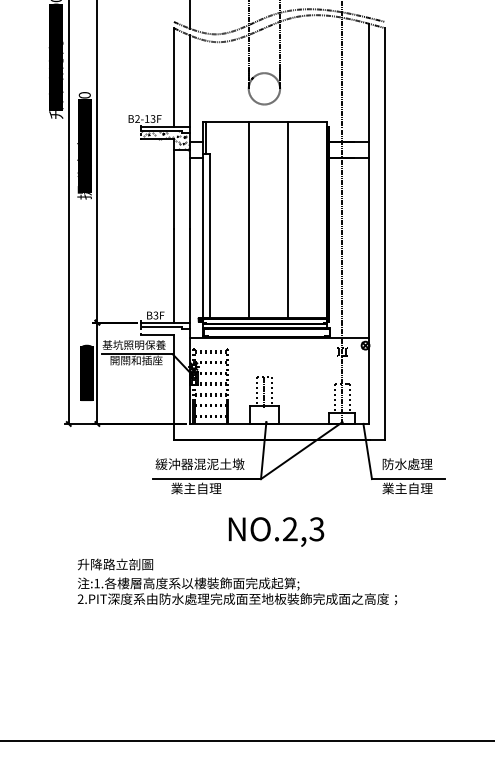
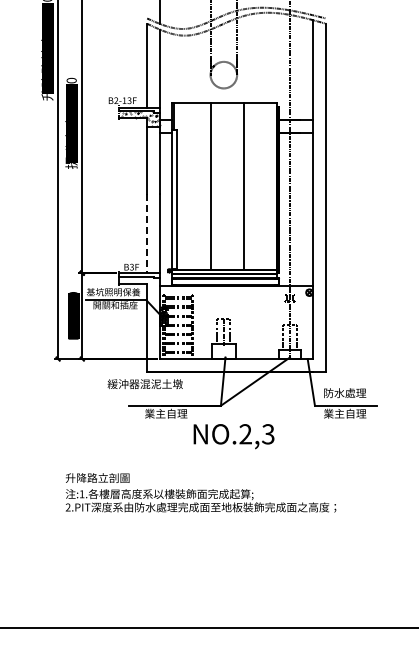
line: (174, 275) -> (147, 233), solid -> dashed
text: (199, 463) -> (144, 383), moved
text: (275, 531) -> (233, 436), moved

